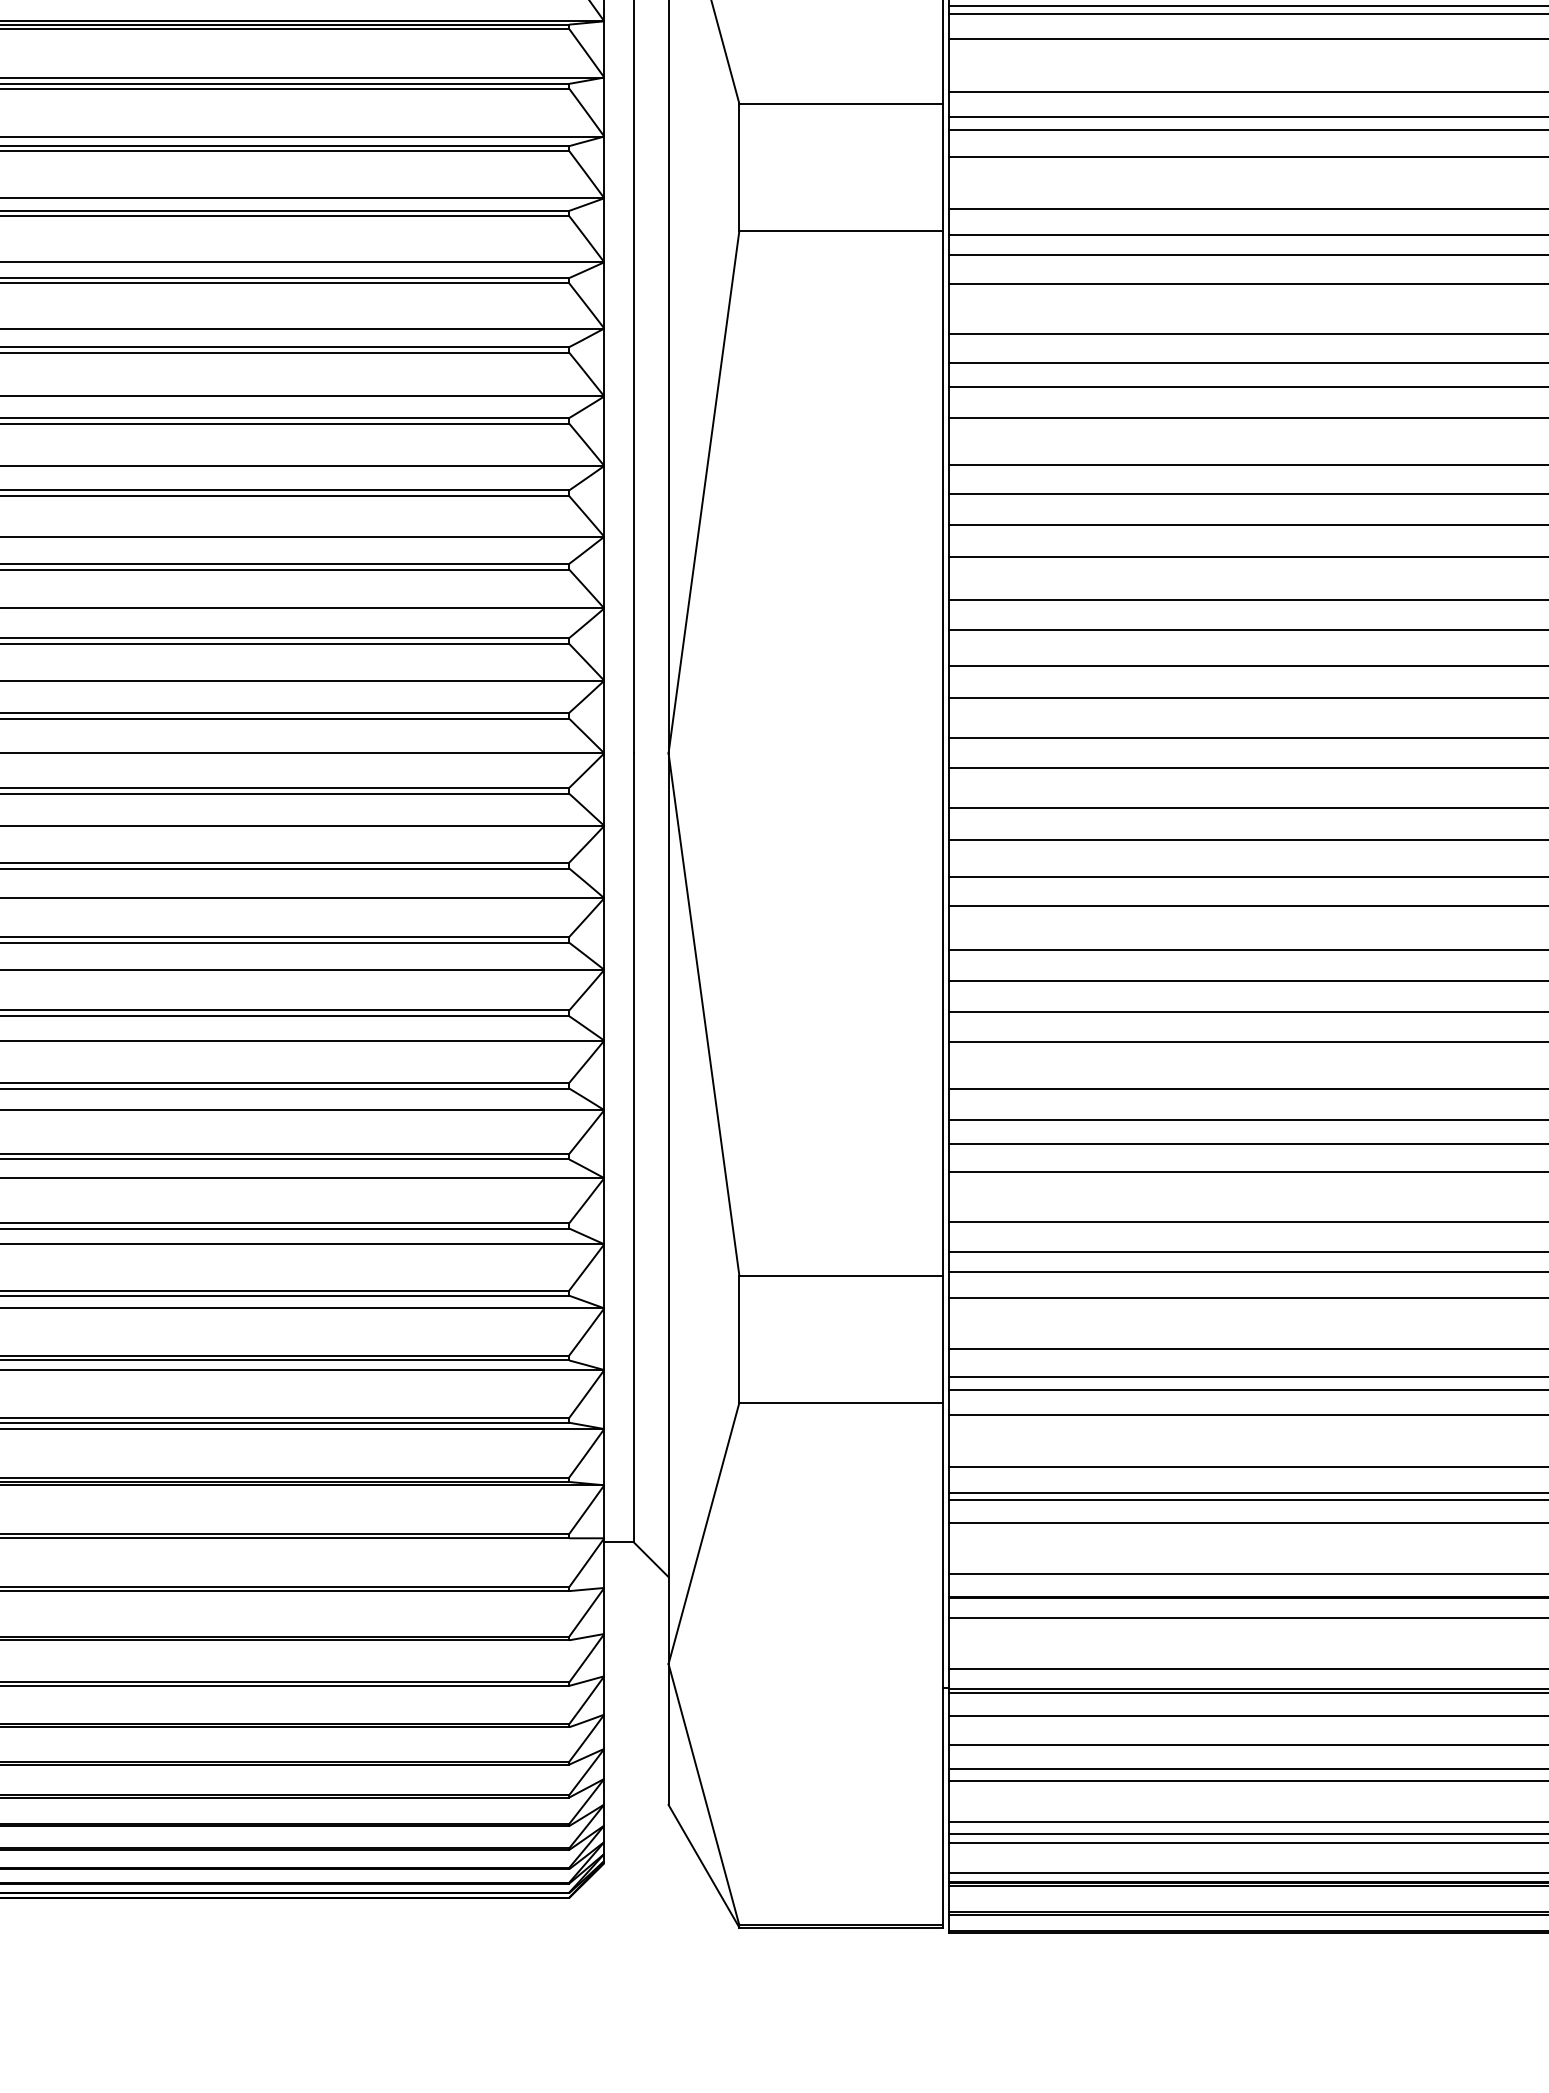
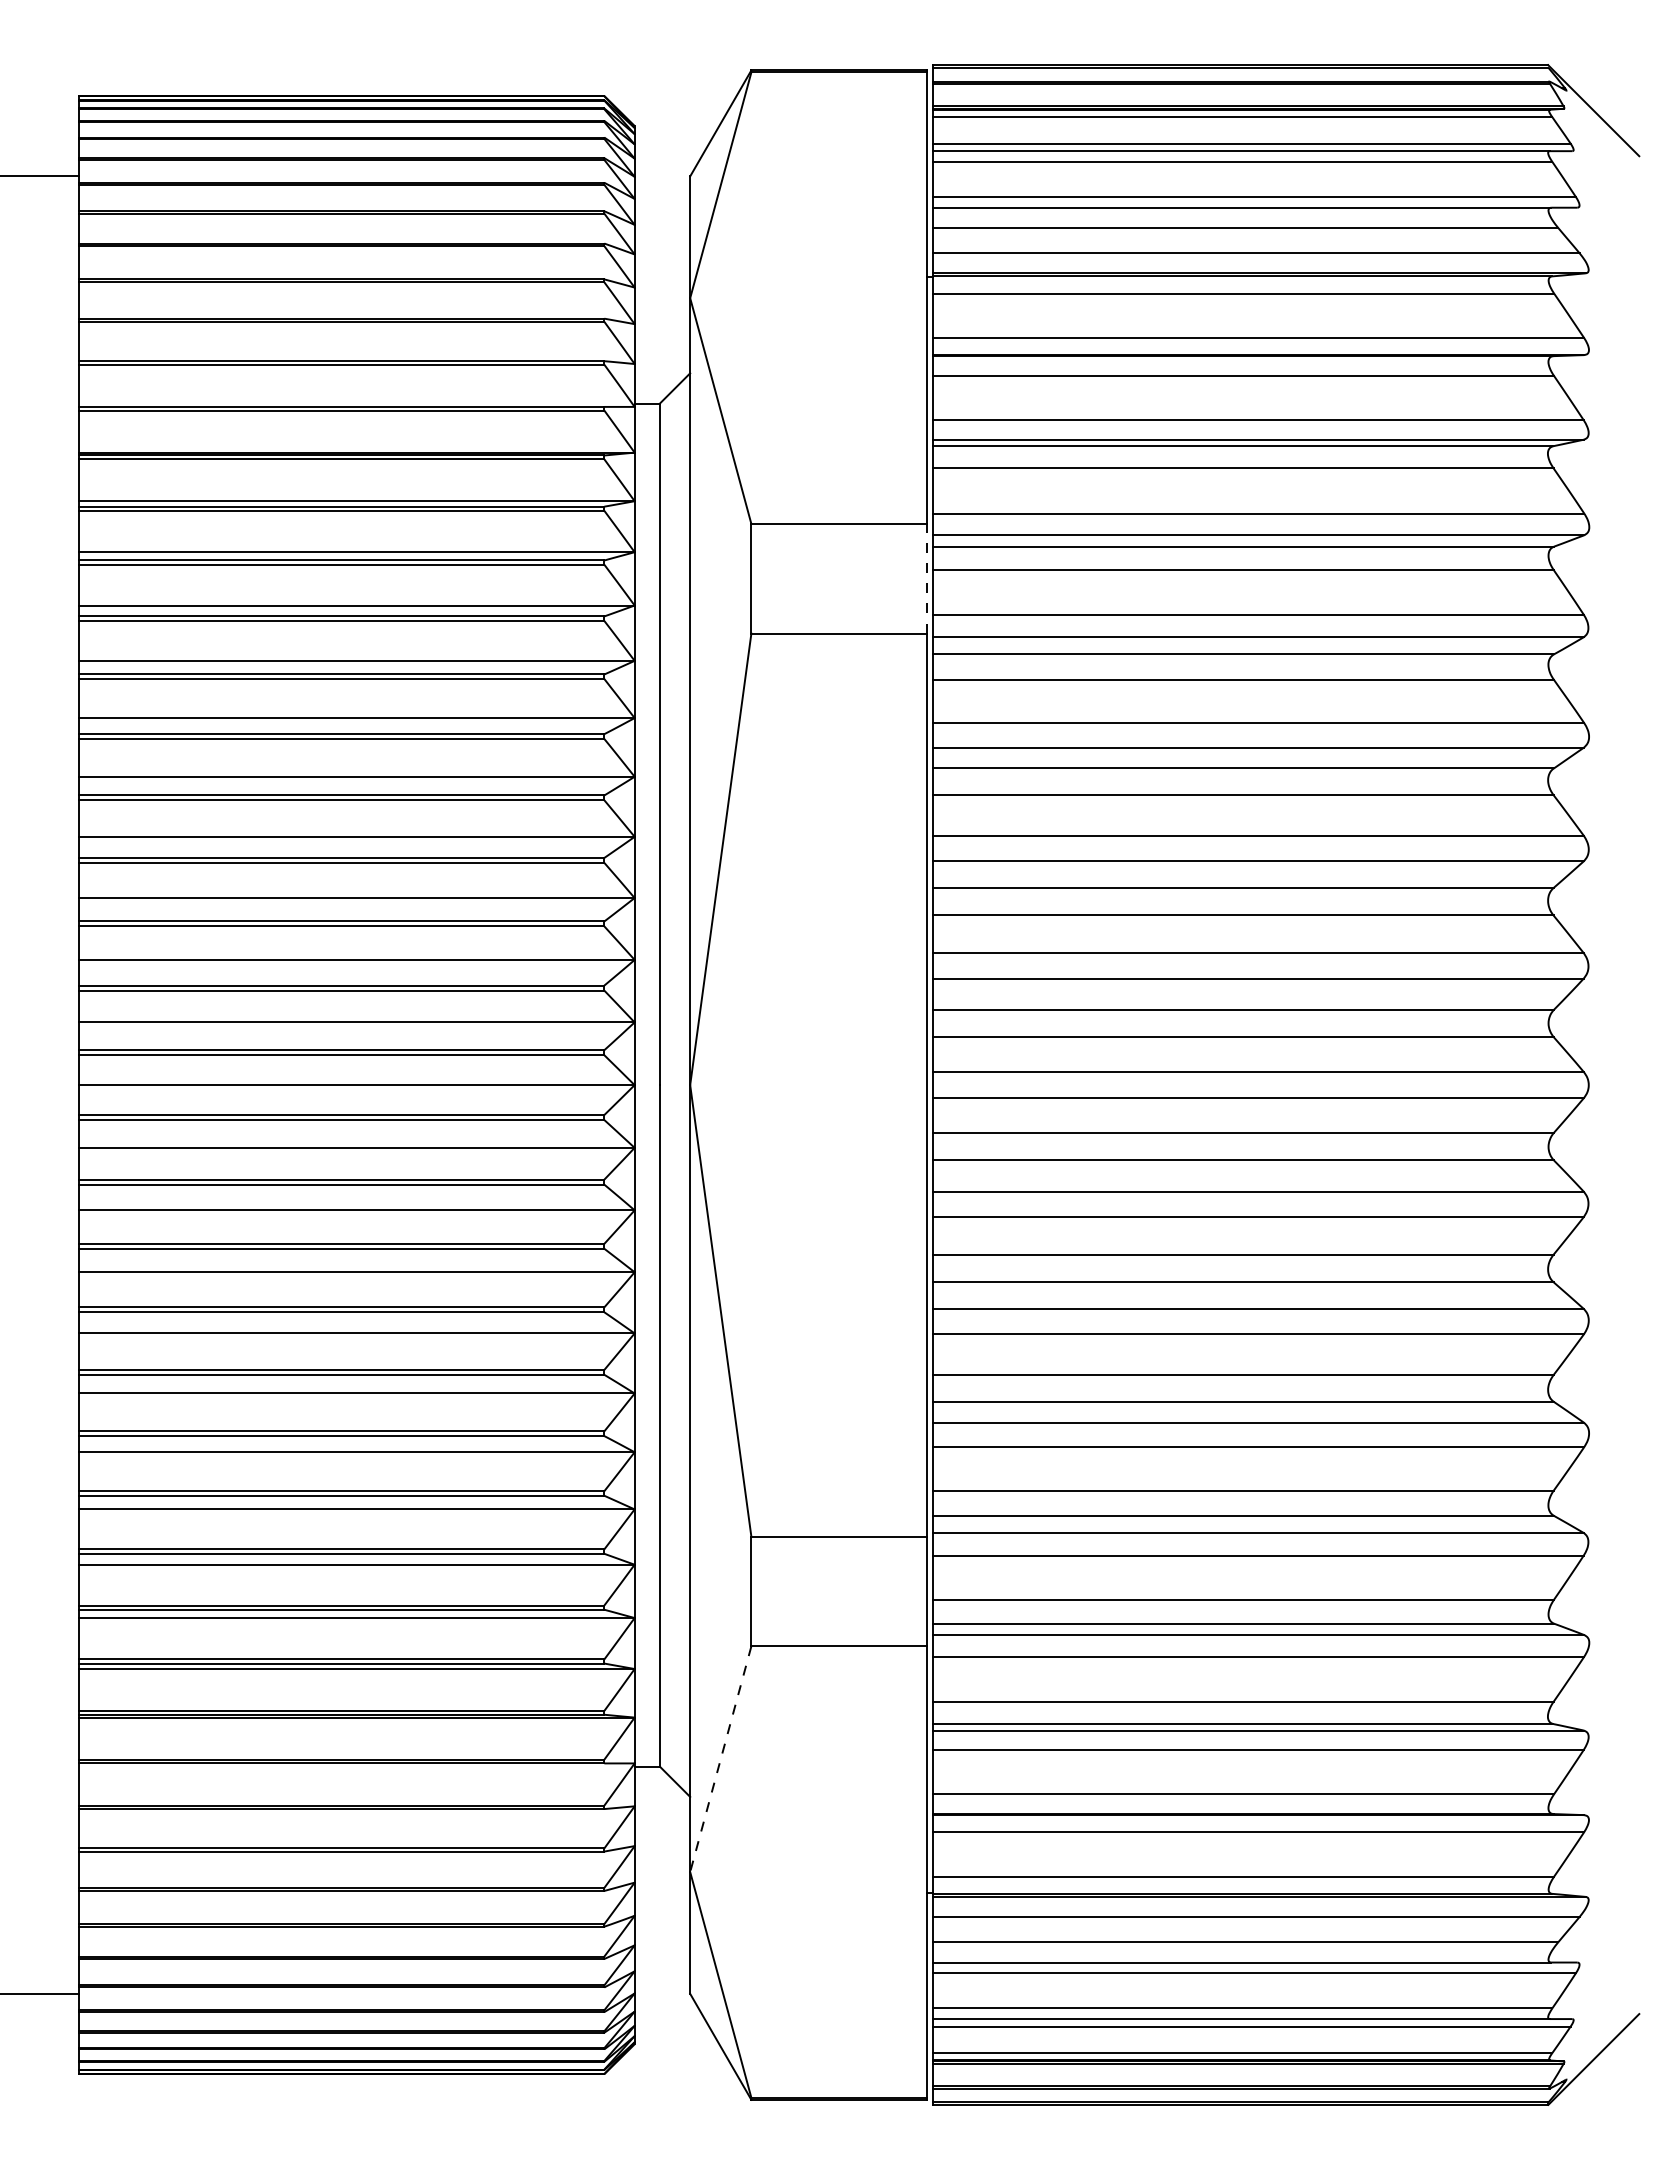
line: (943, 166) -> (927, 578), solid -> dashed
line: (703, 1533) -> (720, 1759), solid -> dashed

